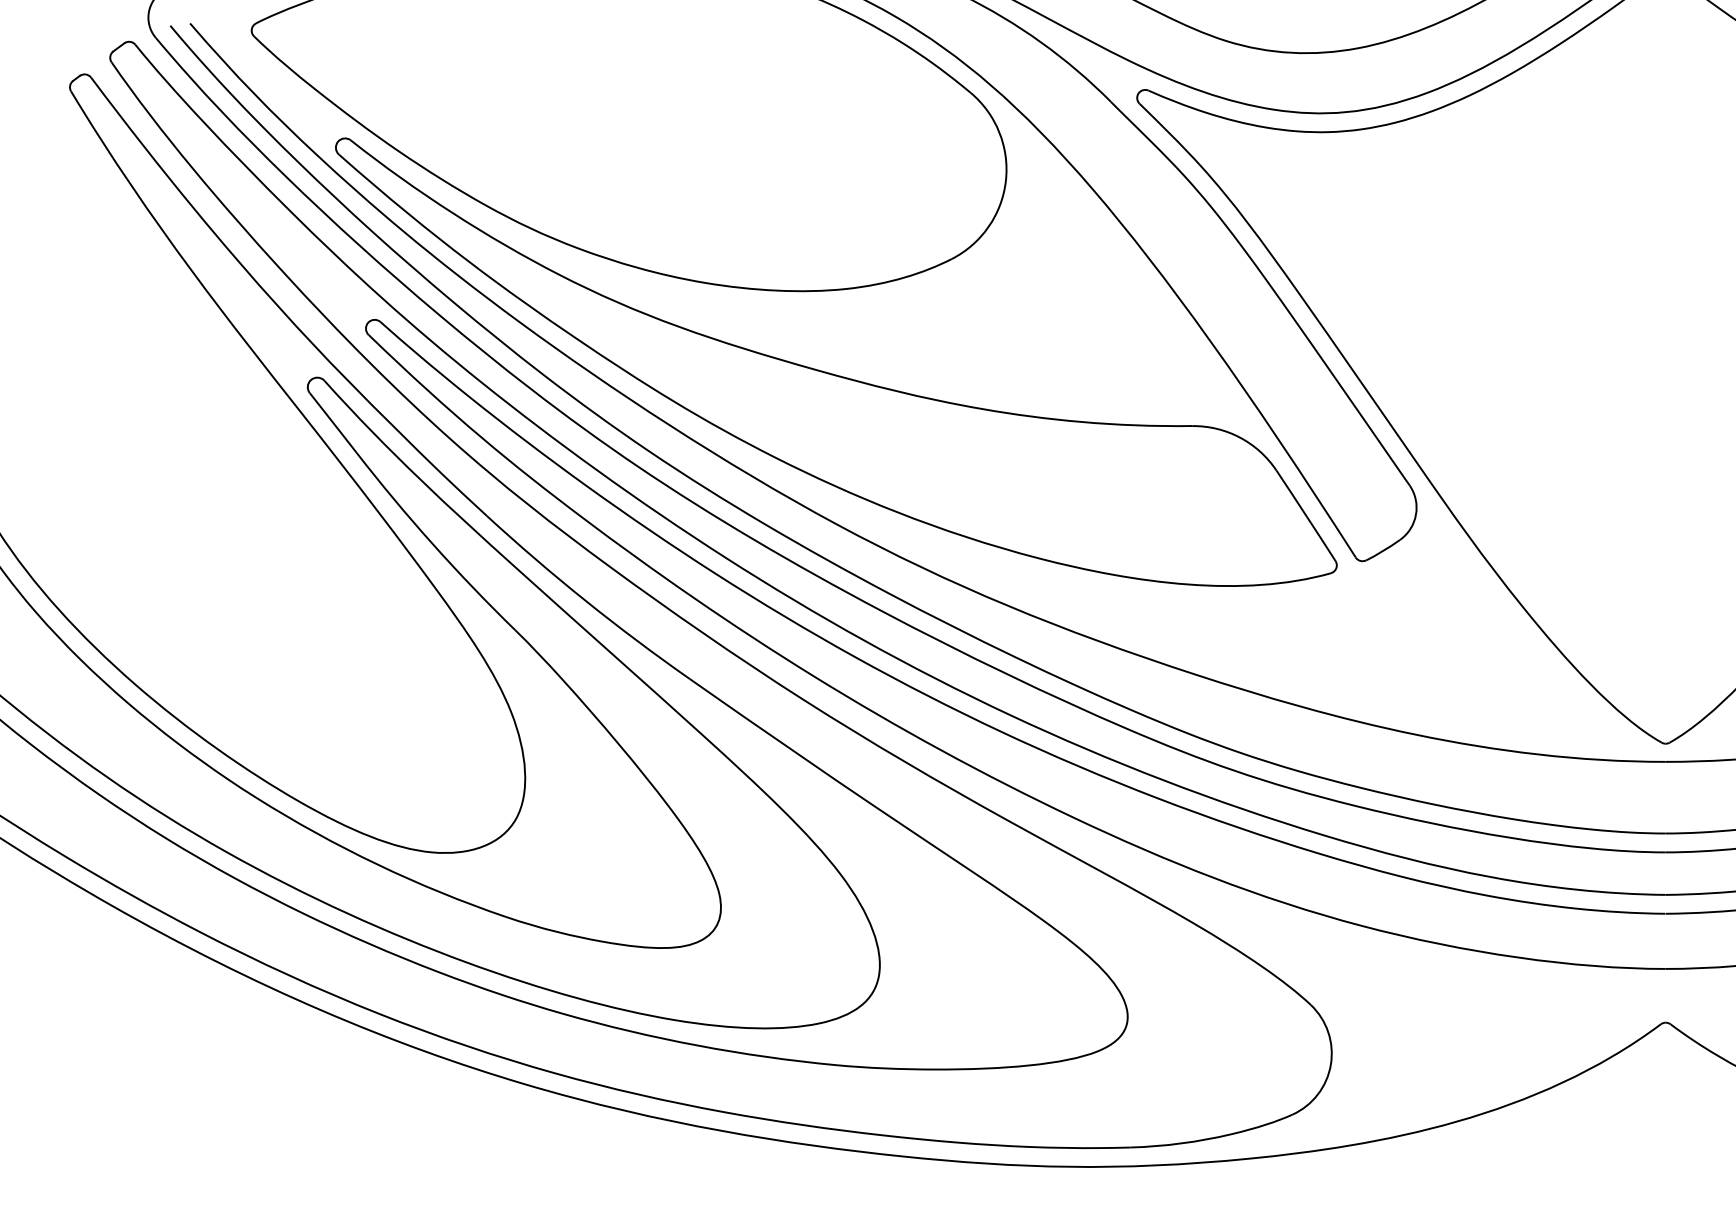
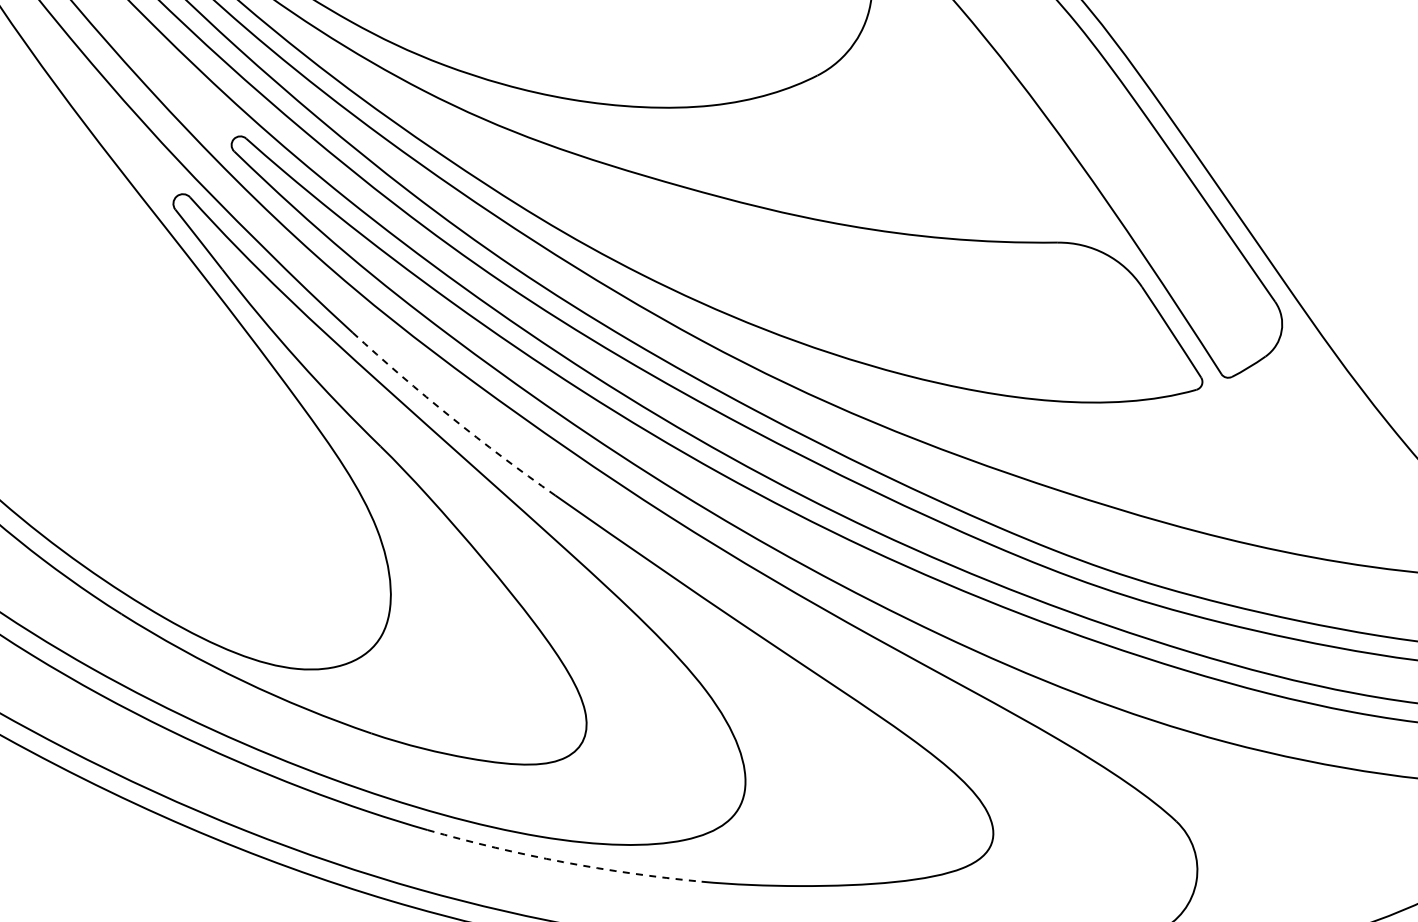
arc: (585, 600) -> (451, 417), solid -> dashed
arc: (697, 1045) -> (563, 862), solid -> dashed

